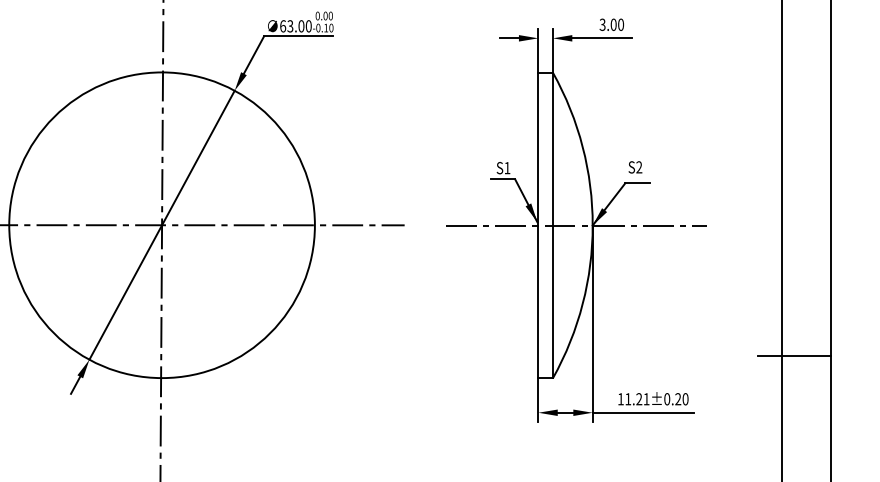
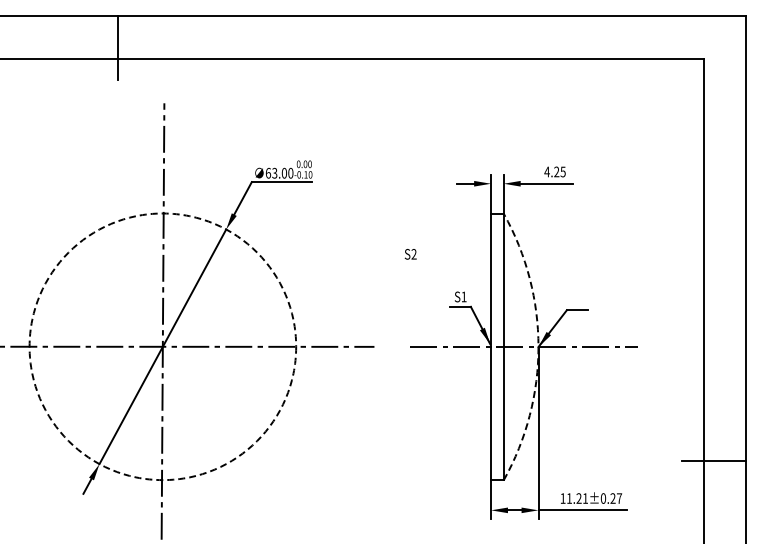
text: (611, 24) -> (554, 171), 3.00 -> 4.25
text: (635, 167) -> (410, 254), moved
circle: (161, 224) -> (162, 346), solid -> dashed
arc: (592, 226) -> (538, 347), solid -> dashed
text: (685, 399) -> (619, 498), 11.21±0.20 -> 11.21±0.27

